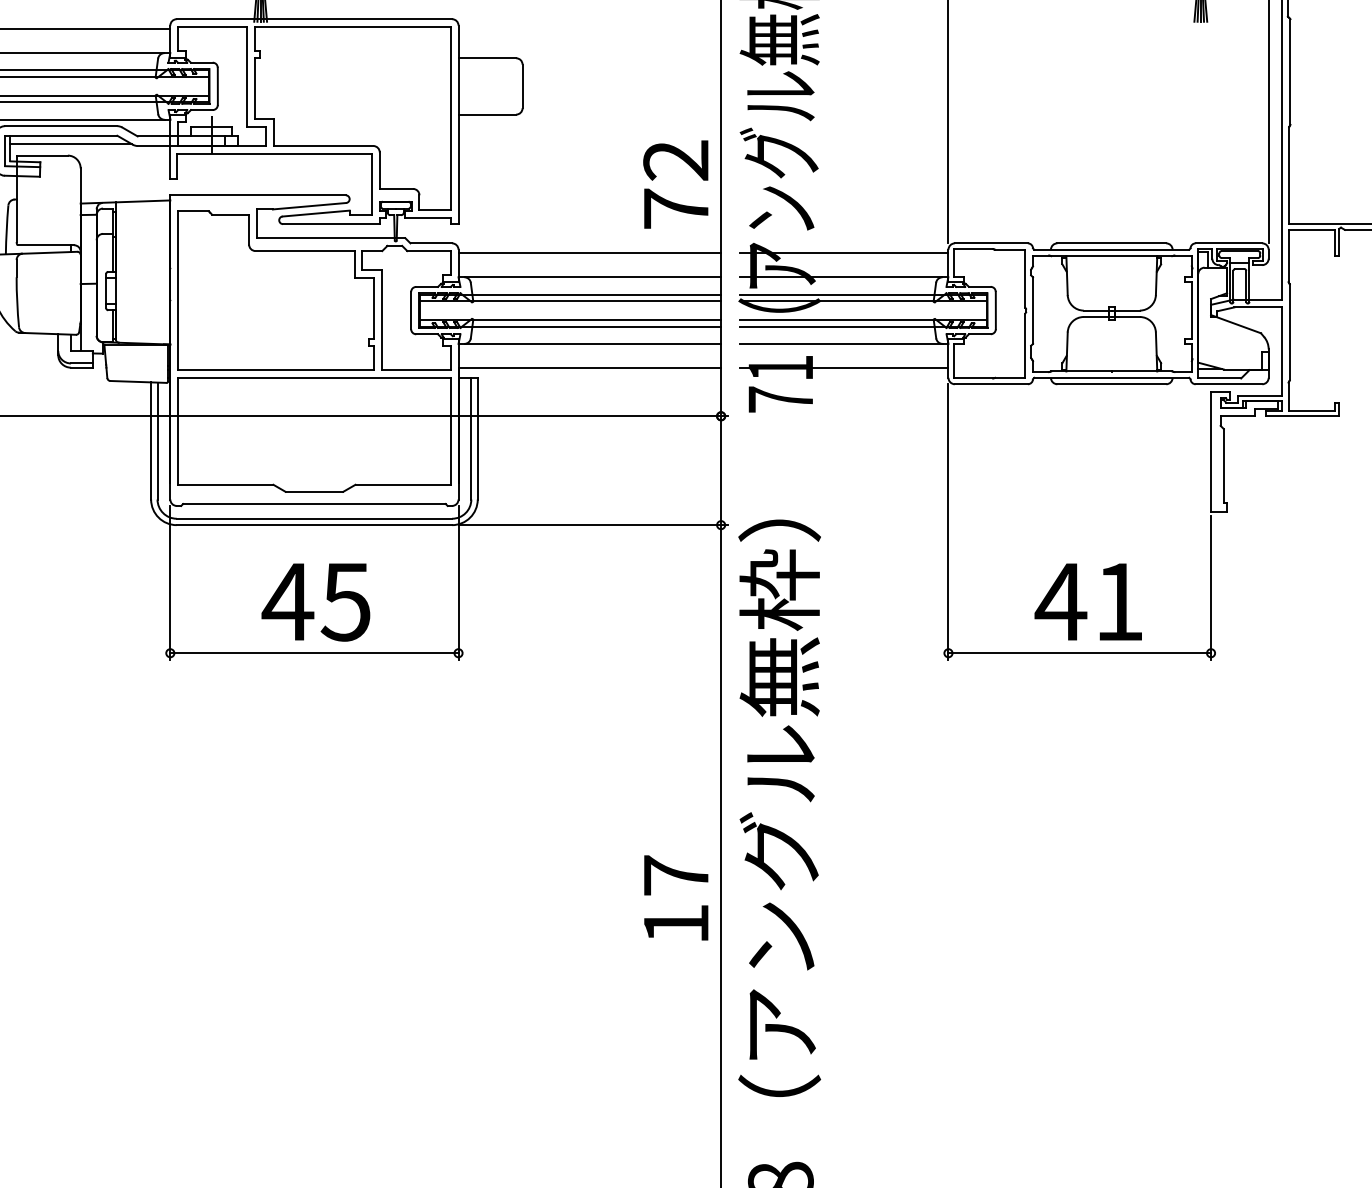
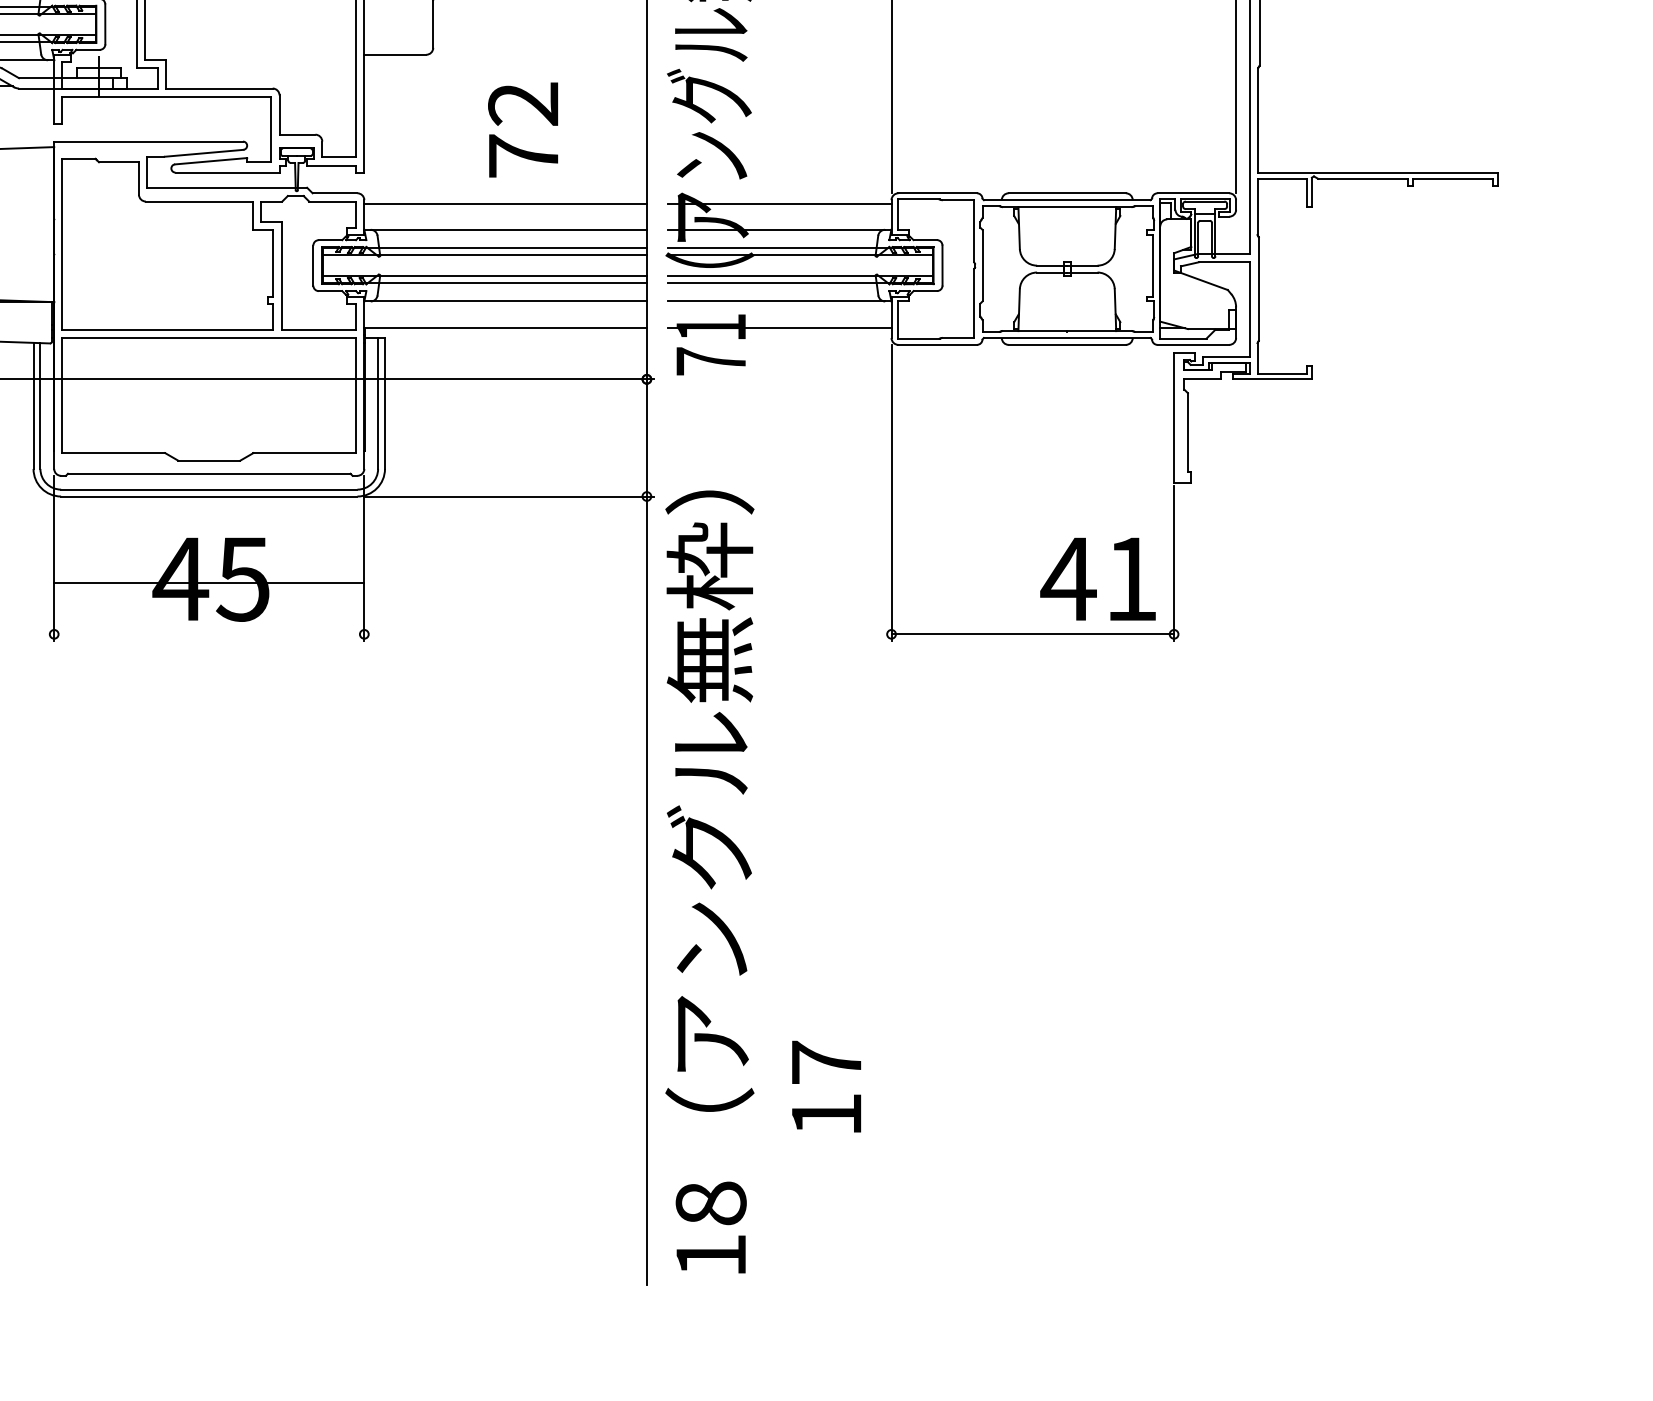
text: (675, 184) -> (522, 129), moved
text: (1087, 601) -> (1097, 578), moved
line: (314, 653) -> (209, 583), moved
text: (676, 897) -> (826, 1086), moved

